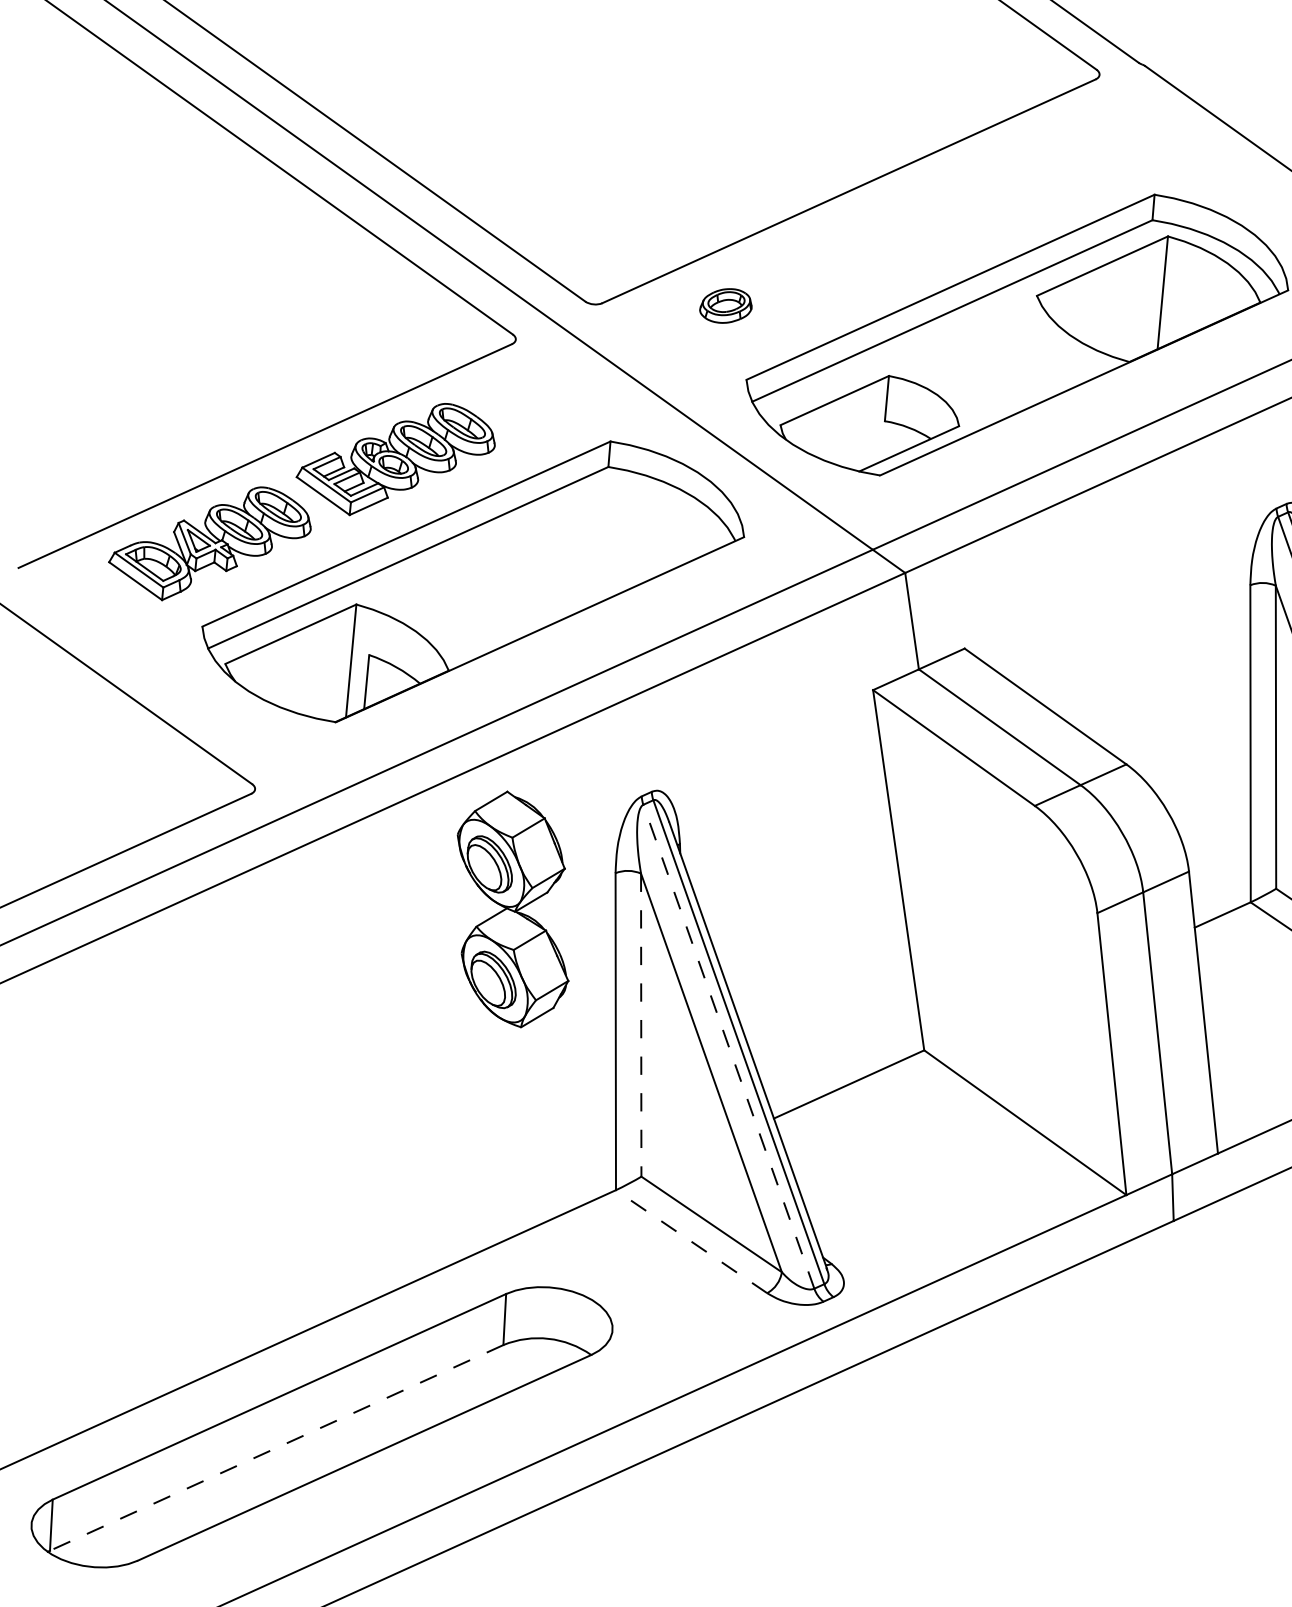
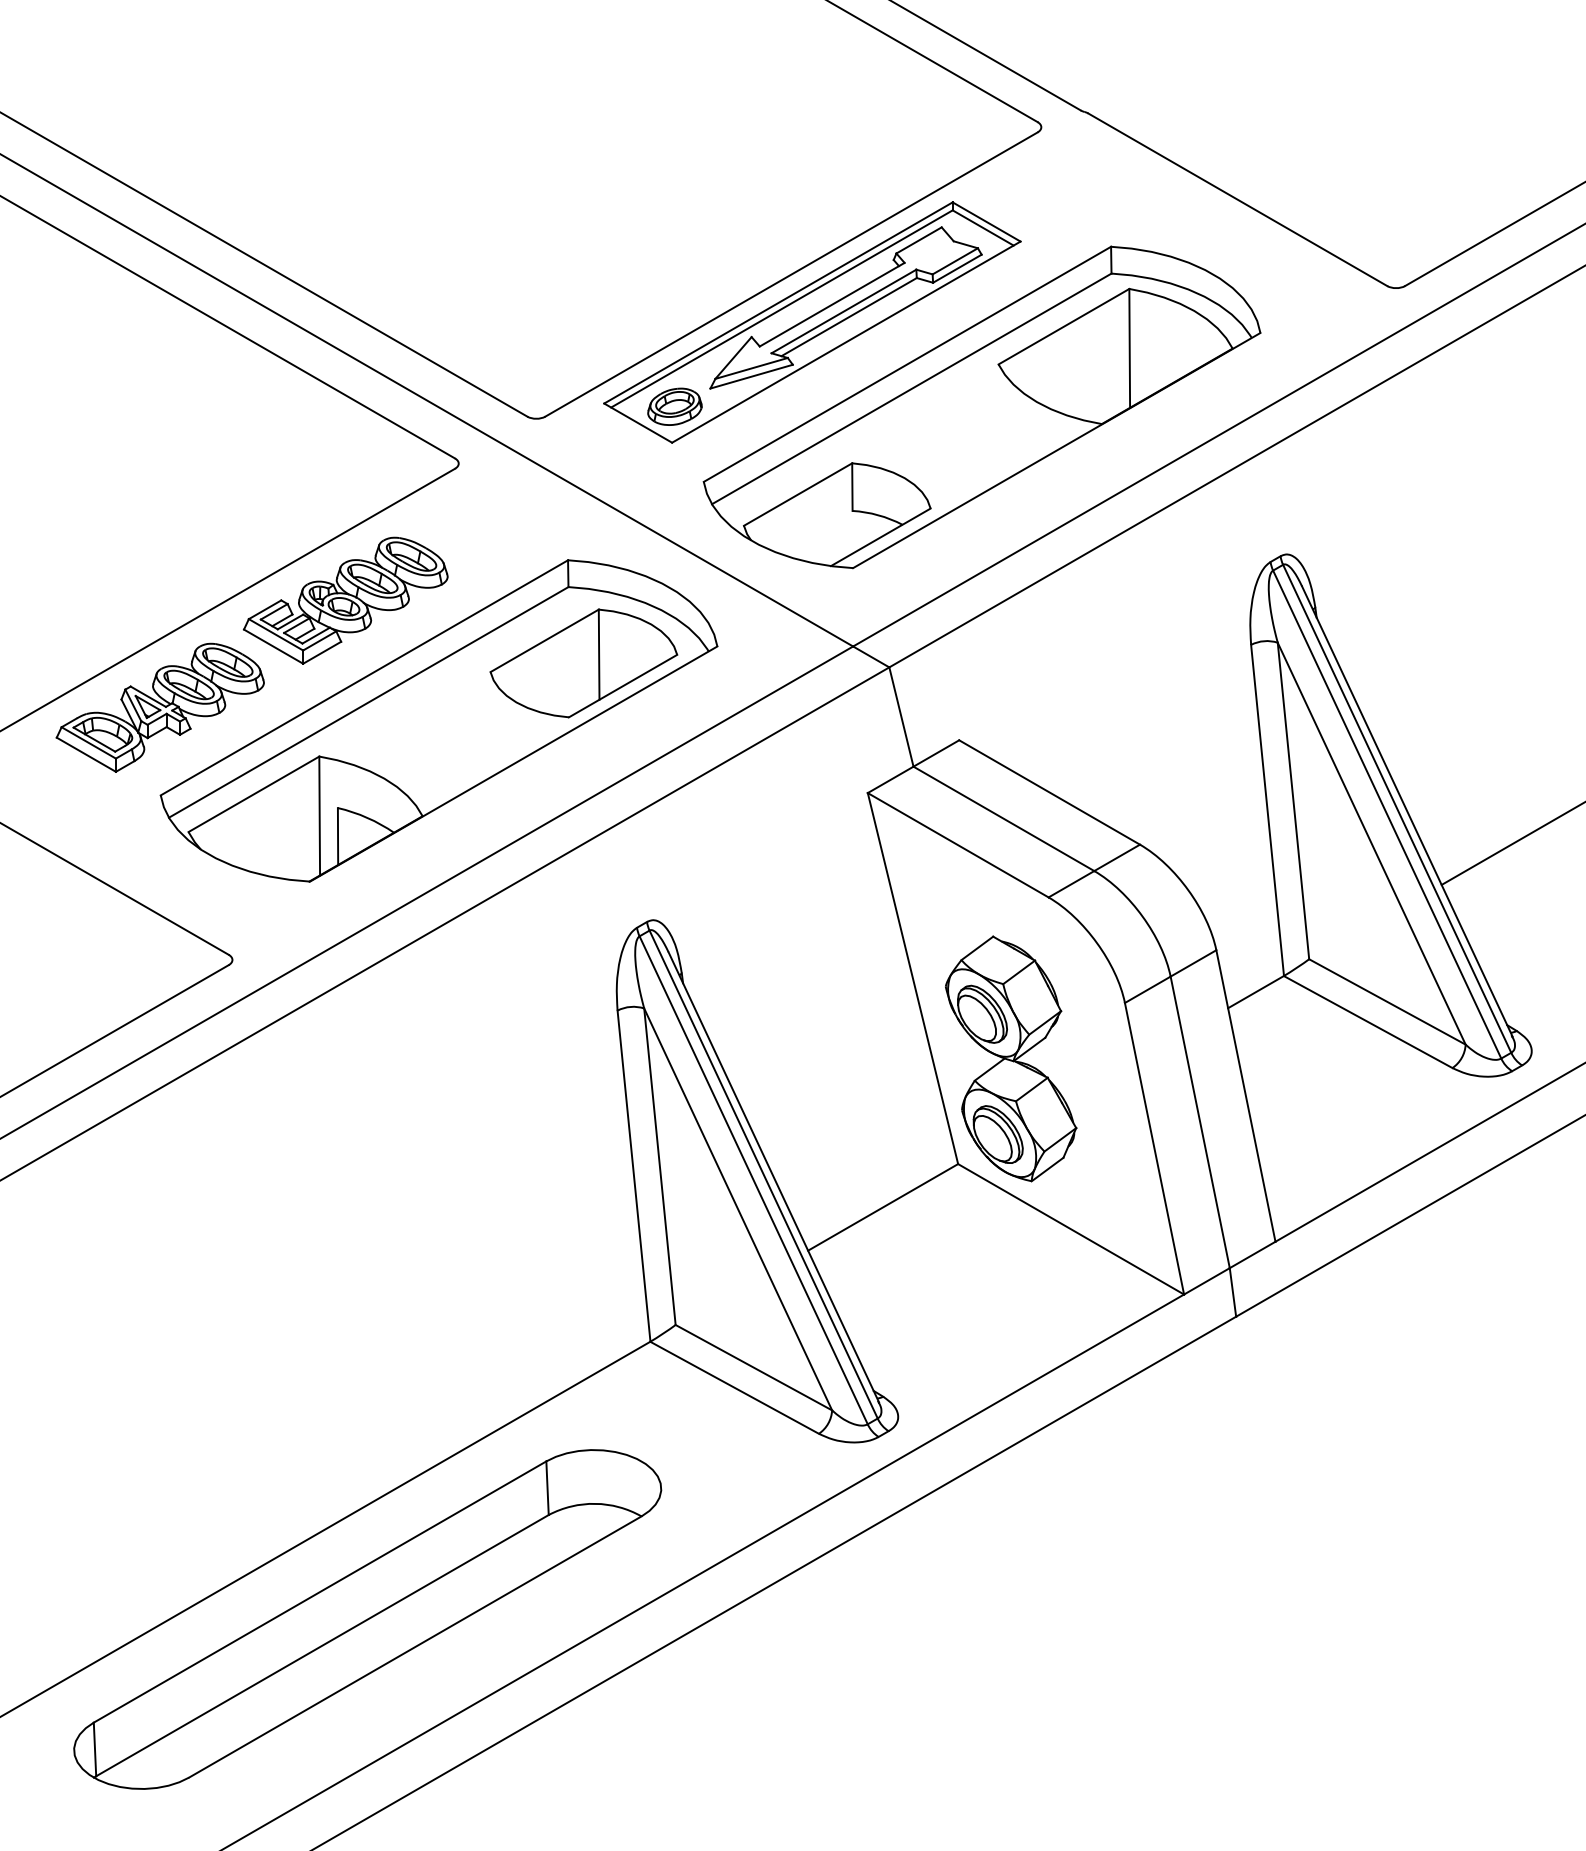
part: (864, 238) -> (812, 322), added
part: (615, 540) -> (583, 663), added
part: (513, 908) -> (1011, 1058), moved
line: (640, 1025) -> (659, 1167), dashed -> solid
line: (728, 1045) -> (753, 1179), dashed -> solid
line: (691, 1241) -> (734, 1387), dashed -> solid
line: (276, 1447) -> (322, 1645), dashed -> solid

